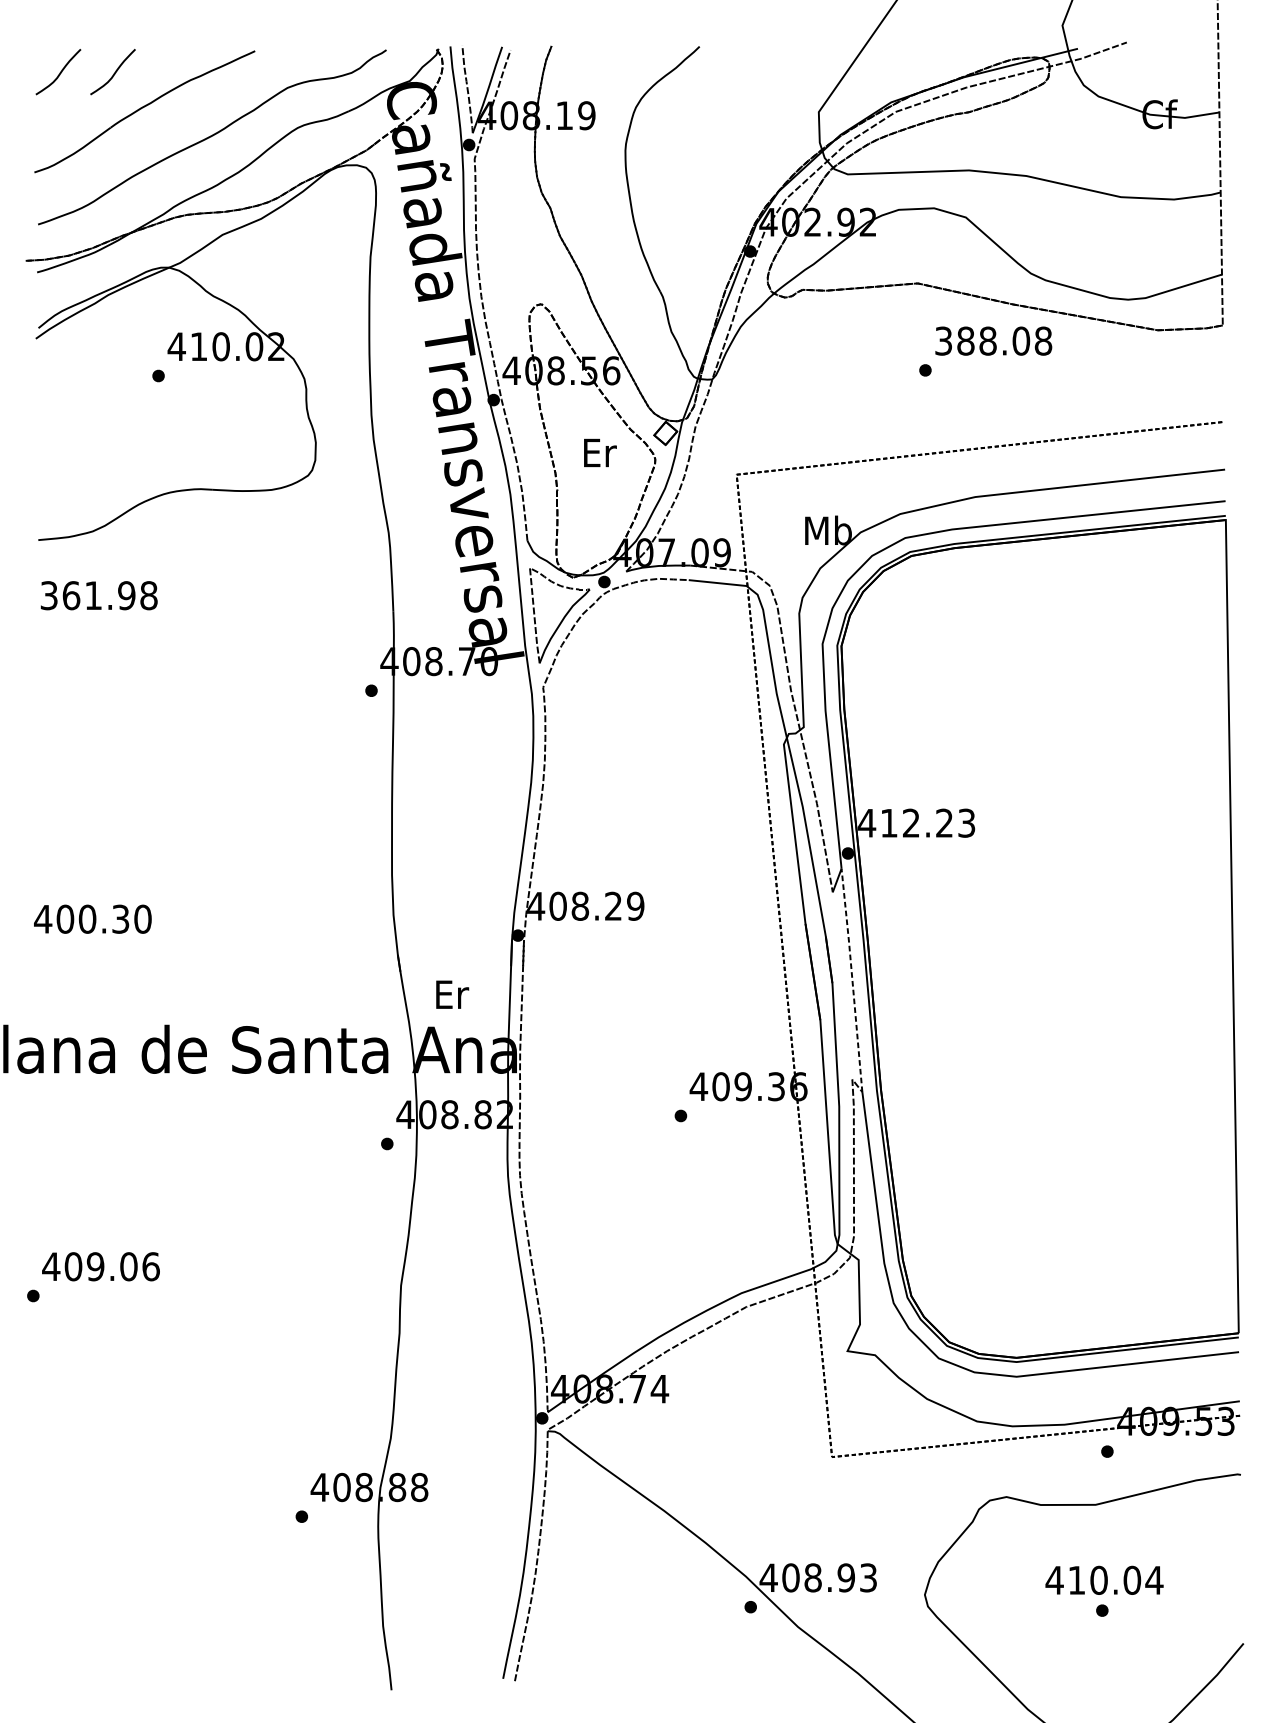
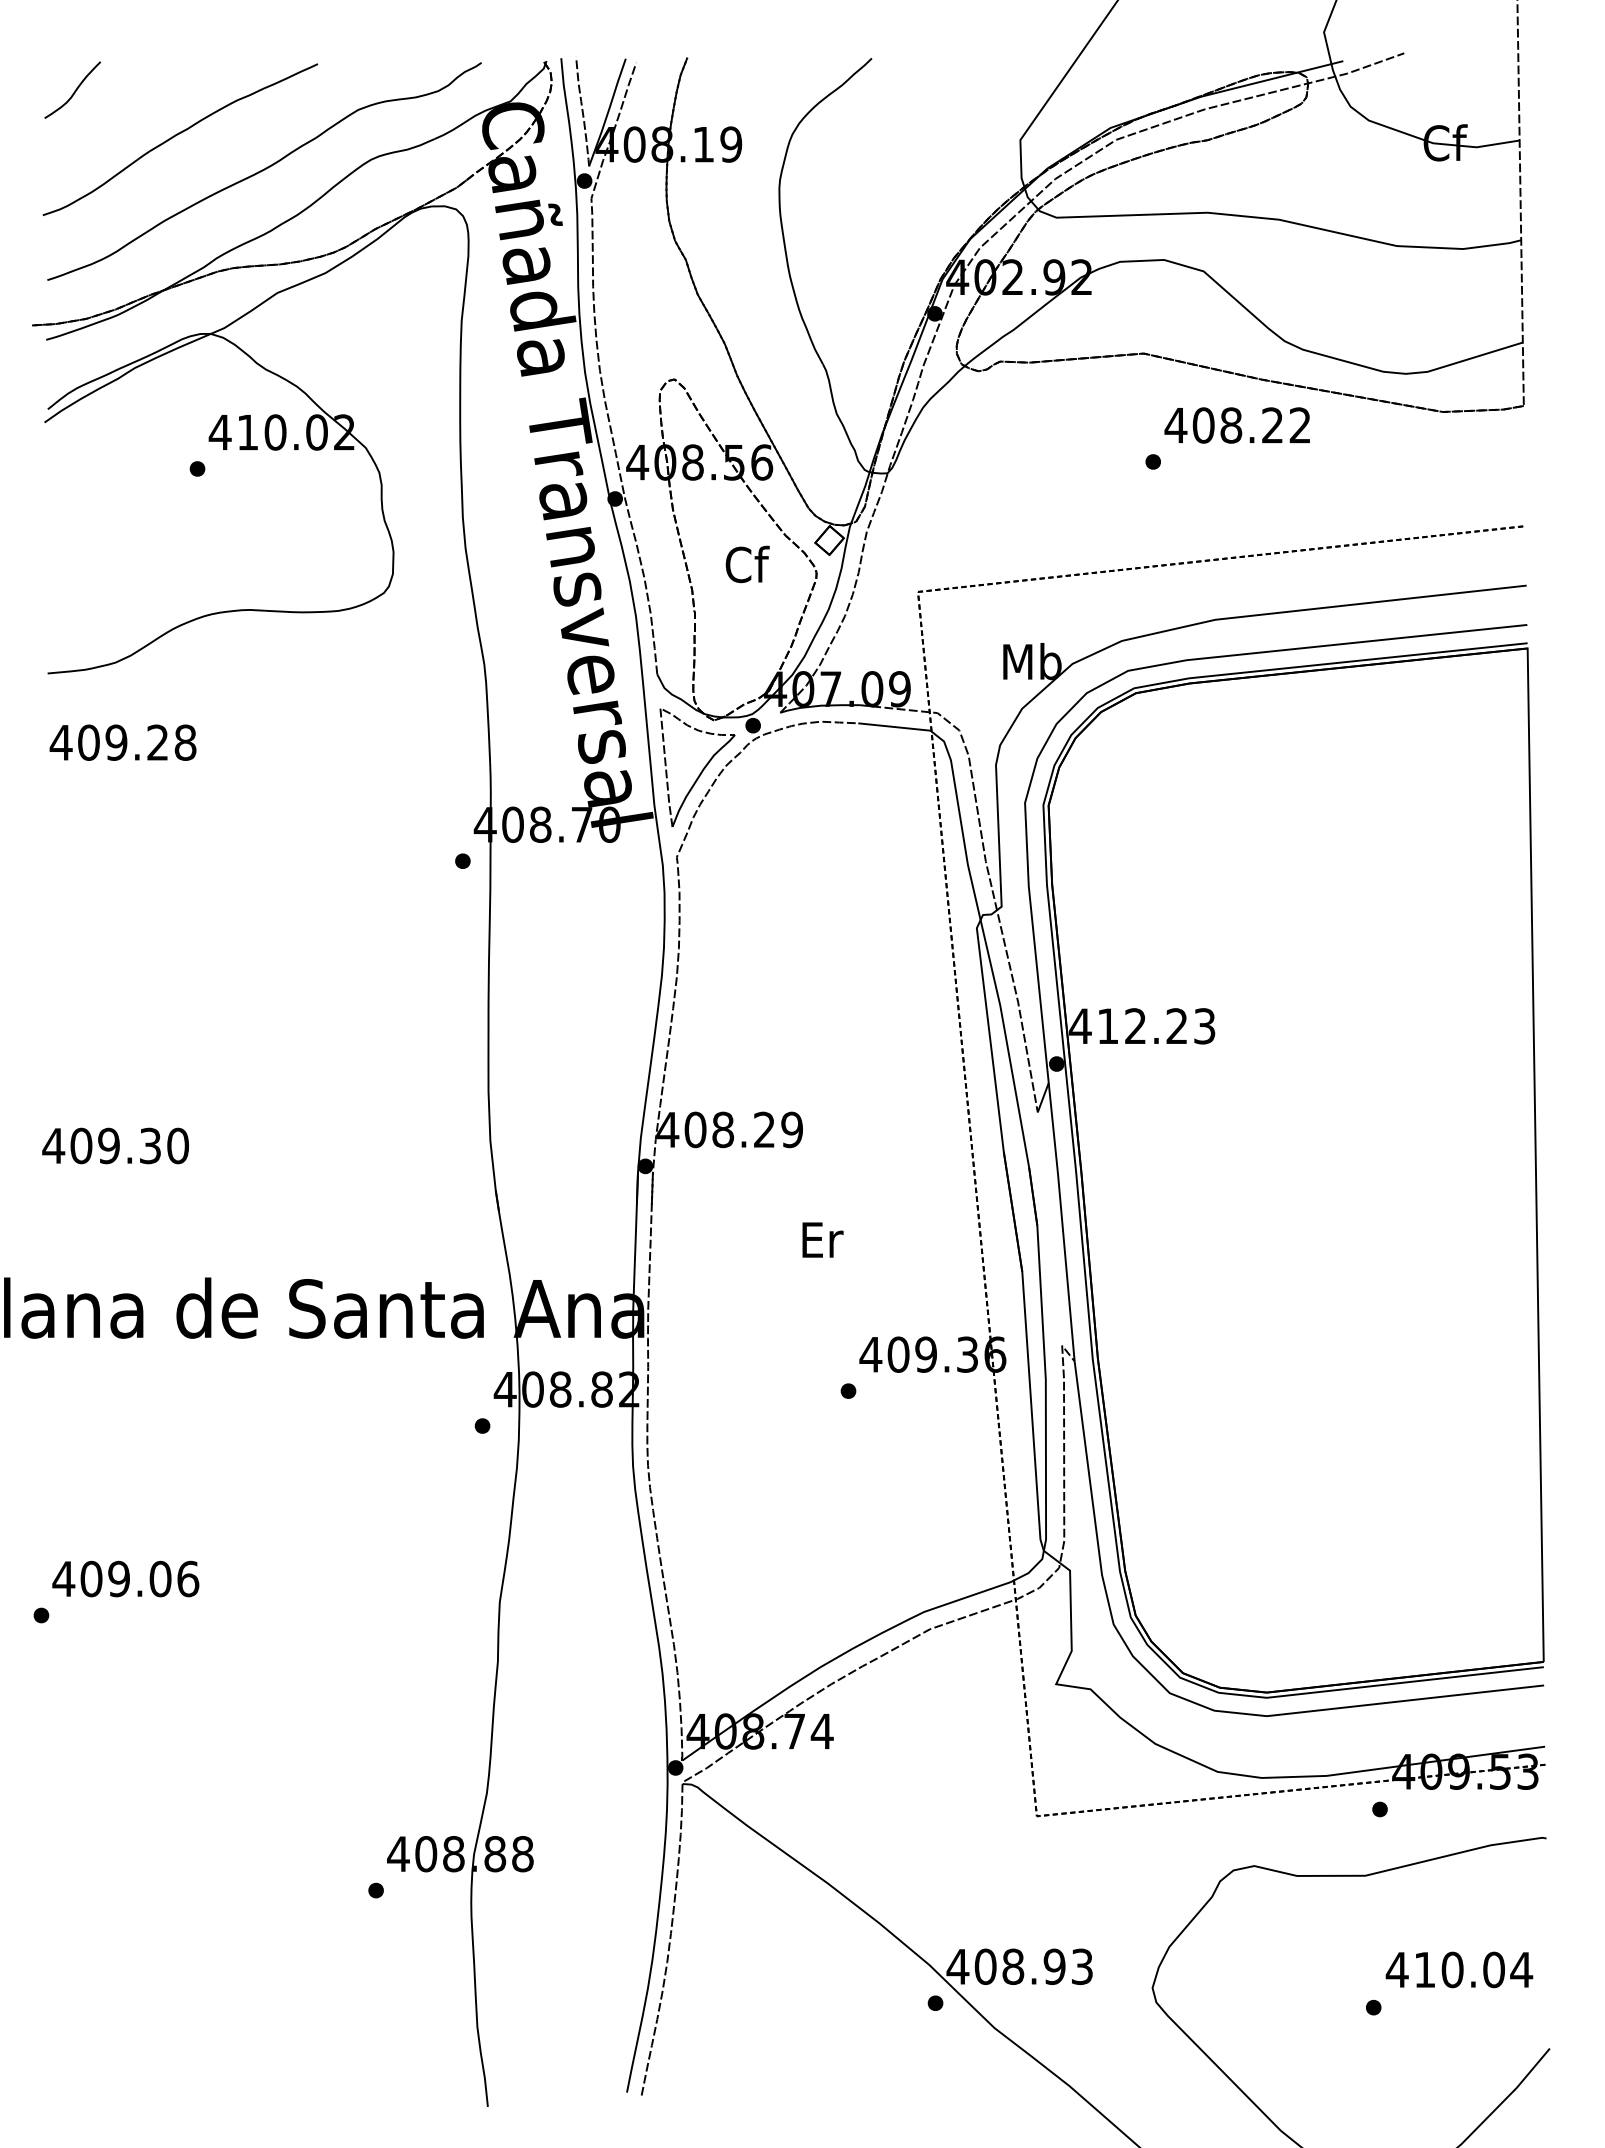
curve: (114, 72) -> (142, 90), removed
text: (993, 341) -> (1237, 425), 388.08 -> 408.22
text: (599, 452) -> (747, 564), Er -> Cf
text: (87, 595) -> (108, 742), 361.98 -> 409.28
text: (87, 919) -> (108, 1146), 400.30 -> 409.30
line: (852, 979) -> (1062, 1221), dashed -> solid
text: (452, 994) -> (822, 1239), moved
text: (1104, 1580) -> (1459, 1969), moved

